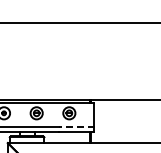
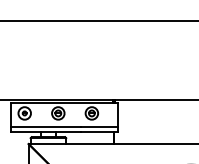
line: (75, 126) -> (98, 127), dashed -> solid

